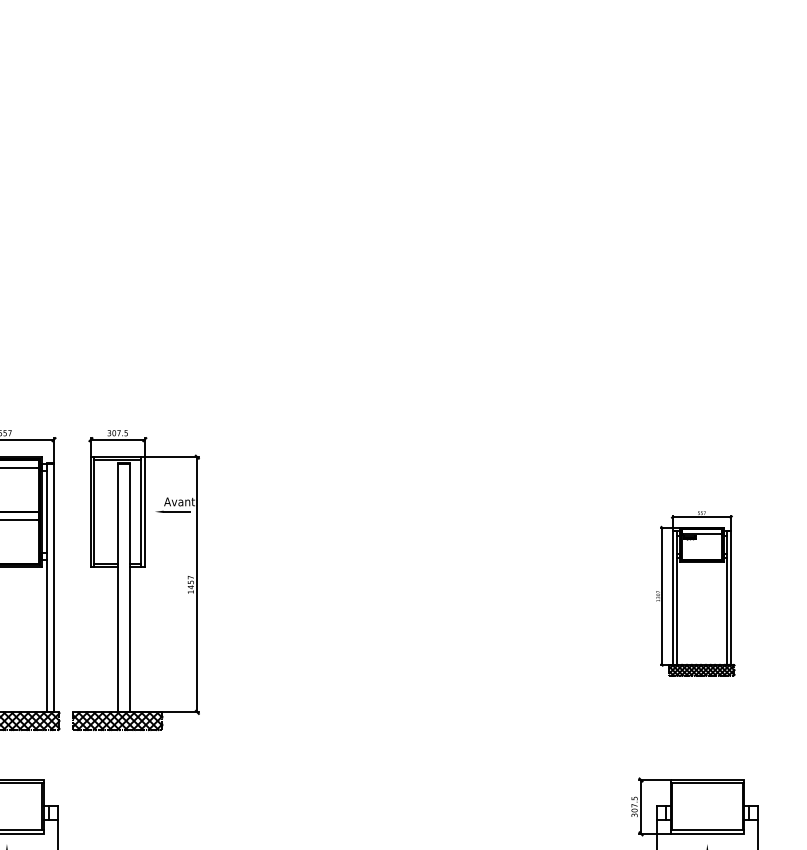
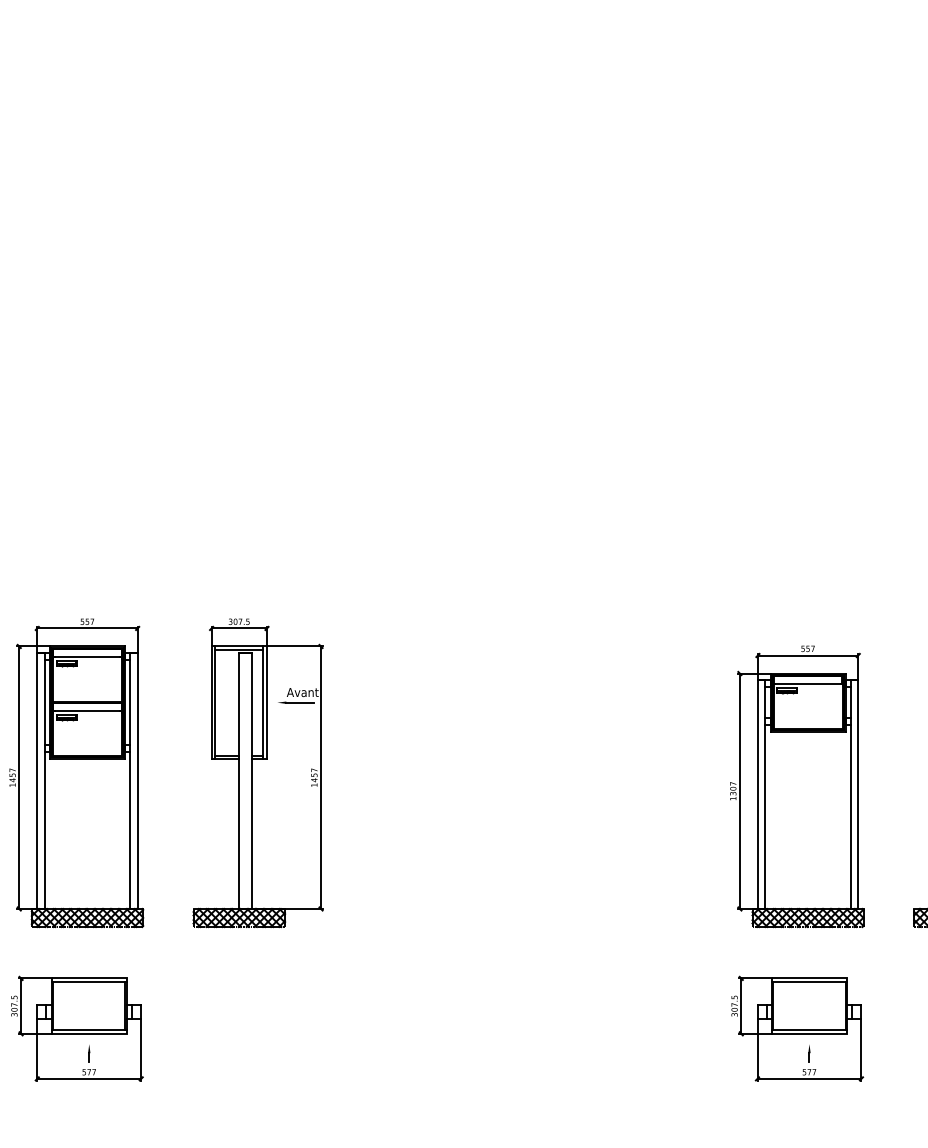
part: (135, 580) -> (257, 773), moved
part: (695, 593) -> (797, 786), size x1.67

